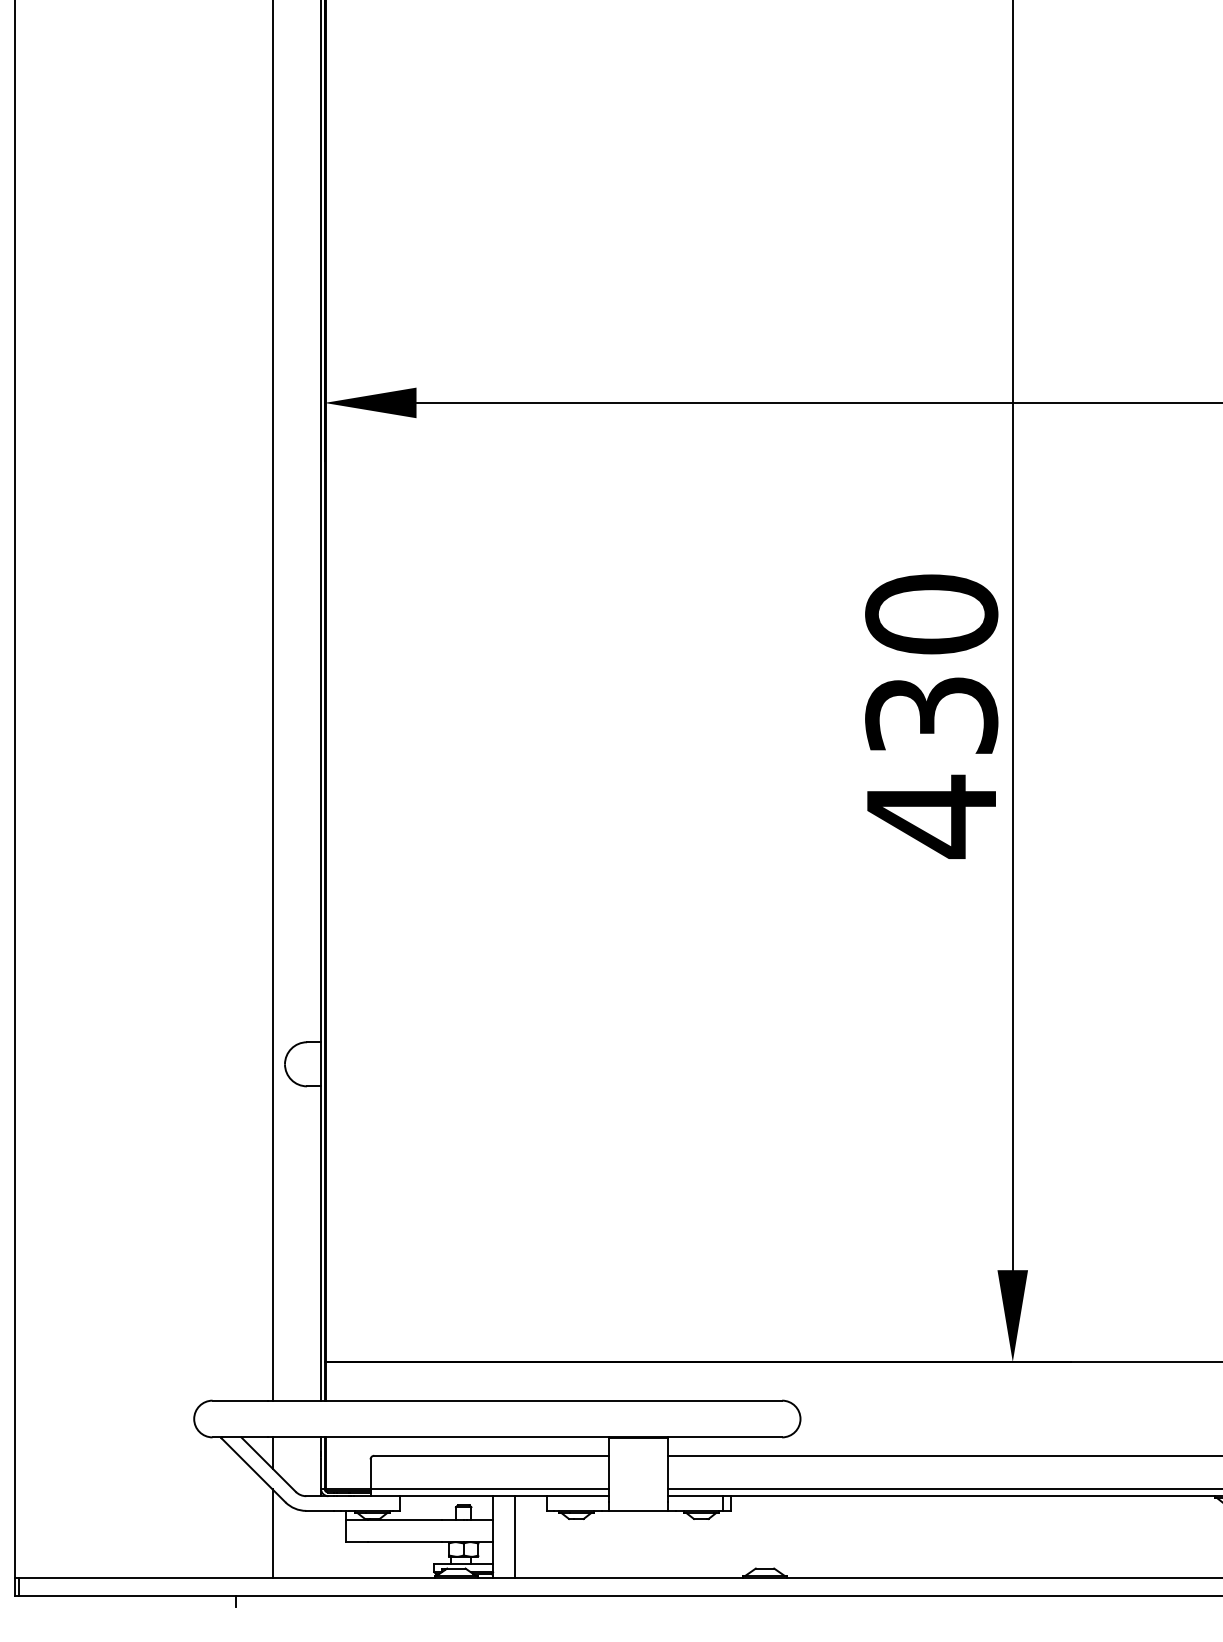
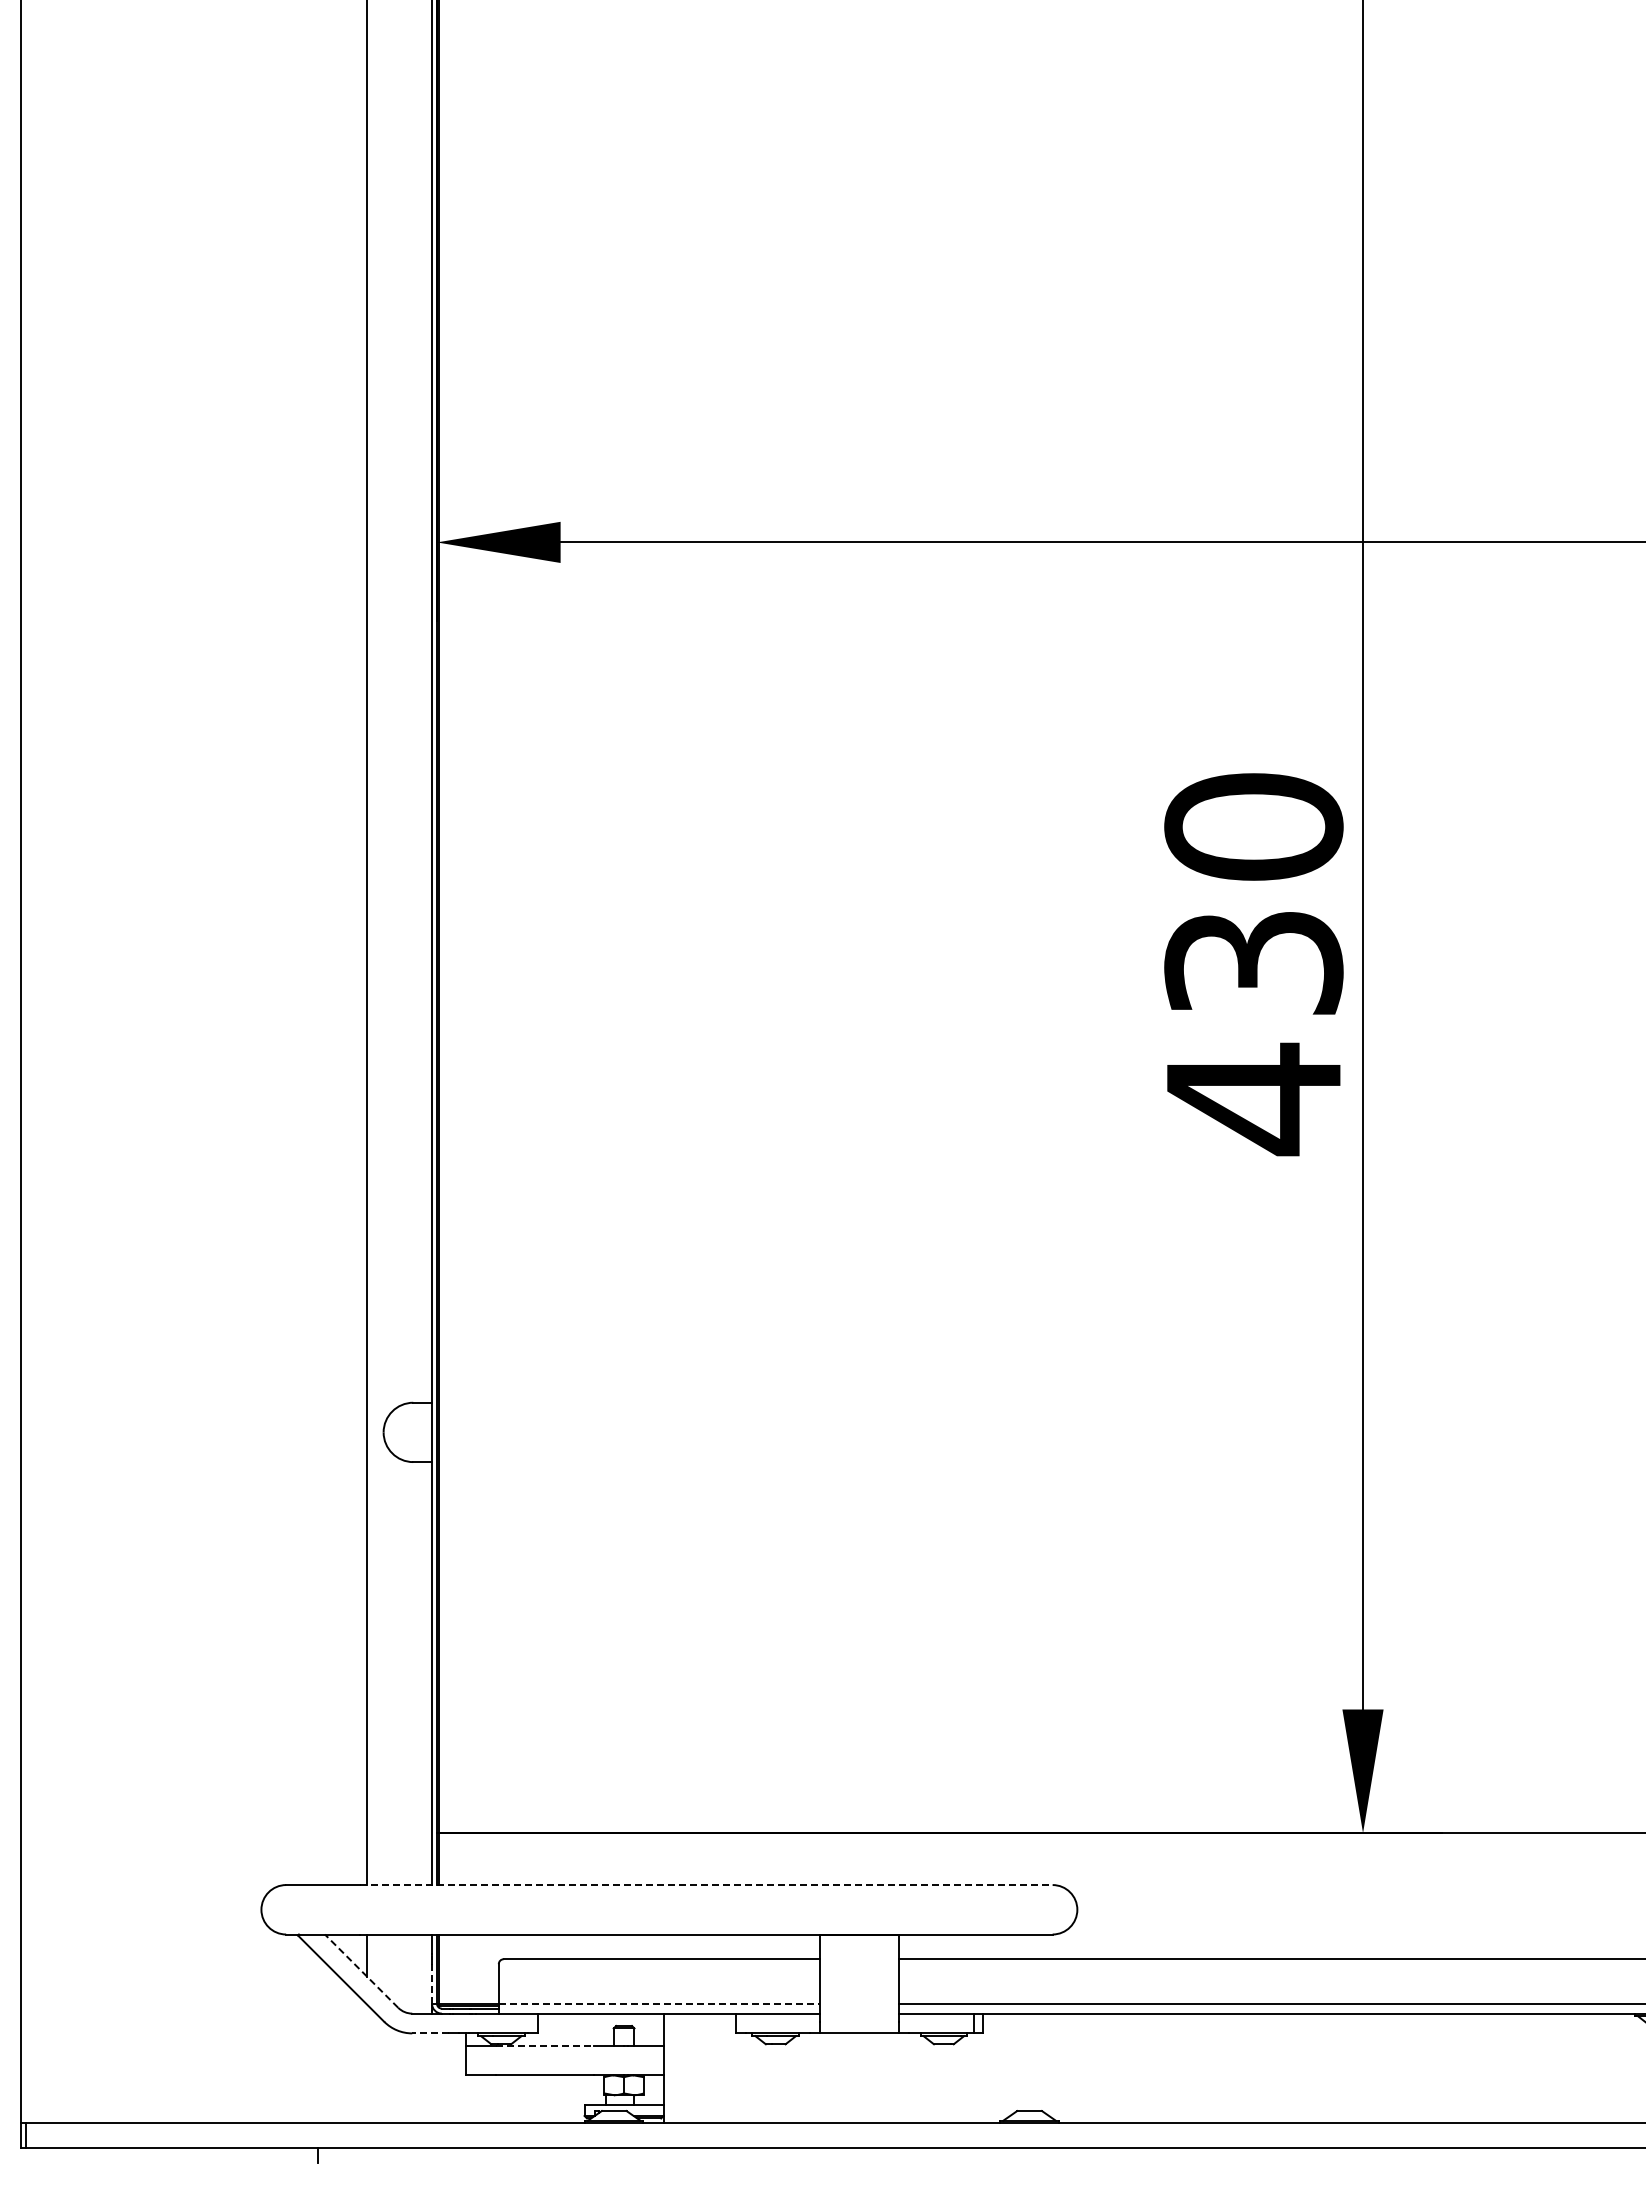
line: (524, 1400) -> (706, 1885), solid -> dashed
line: (268, 1464) -> (361, 1971), solid -> dashed
line: (321, 1473) -> (432, 1983), solid -> dashed
line: (490, 1488) -> (659, 2003), solid -> dashed
line: (319, 1510) -> (430, 2033), solid -> dashed
line: (405, 1519) -> (545, 2045), solid -> dashed
line: (272, 1533) -> (366, 2063), removed
line: (515, 1536) -> (693, 2068), removed

